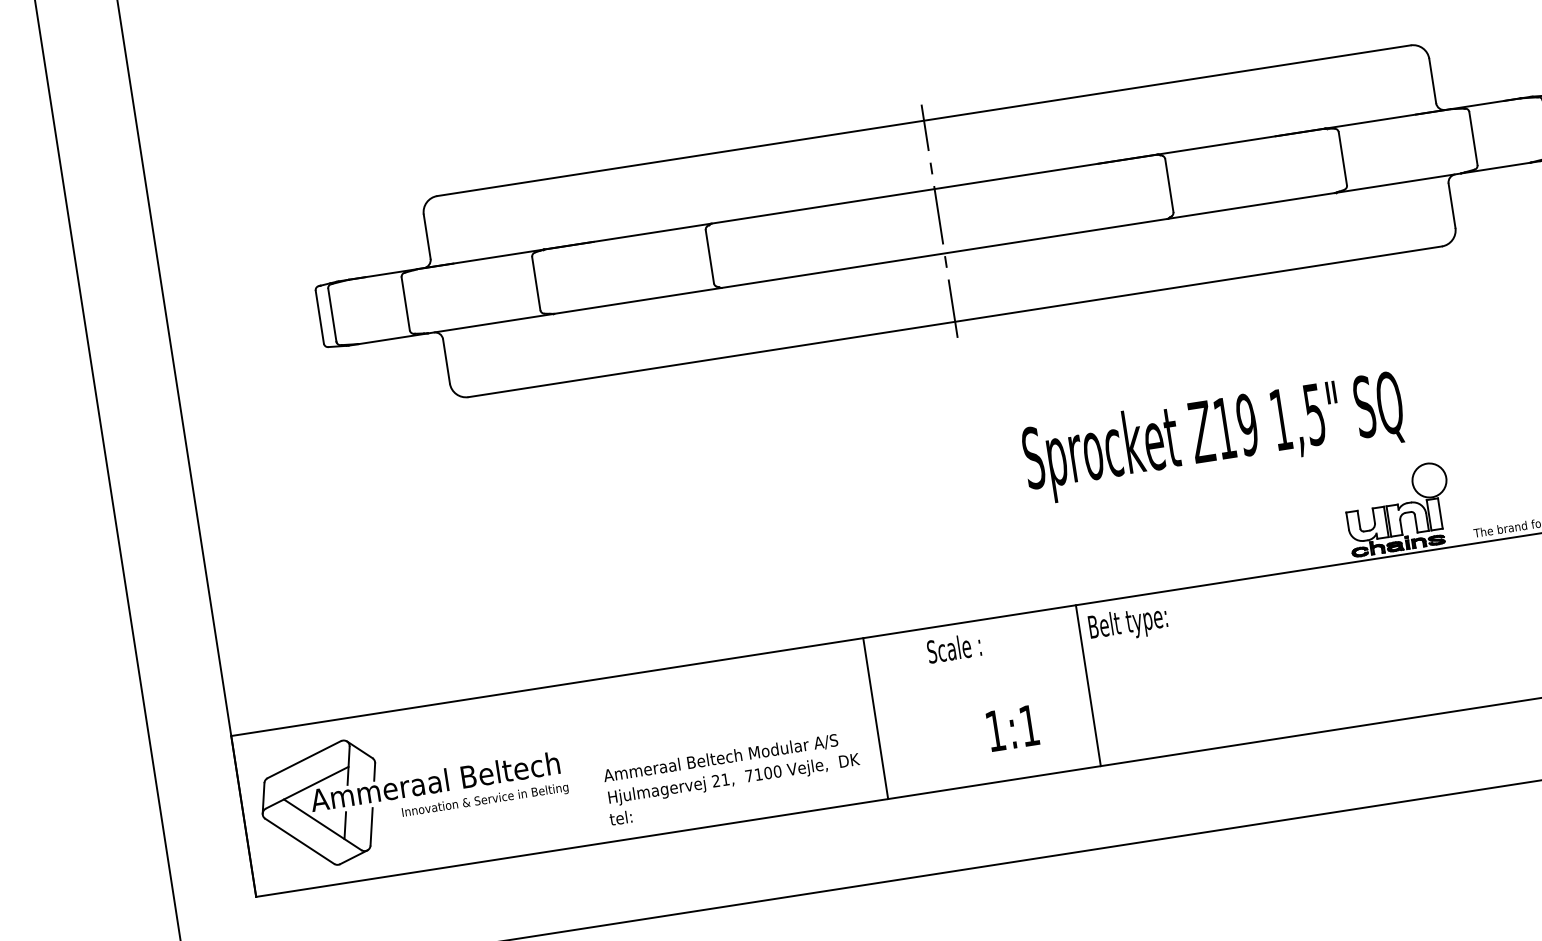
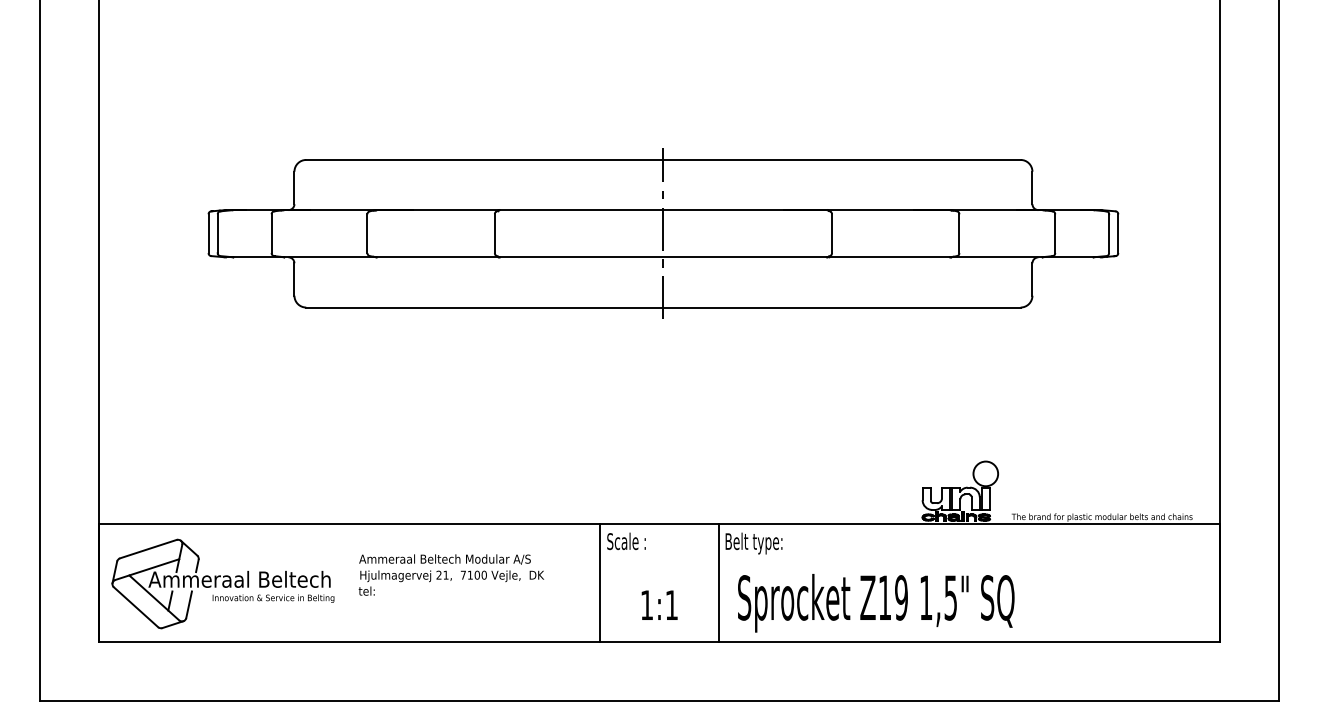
text: (1214, 437) -> (876, 603), moved
line: (875, 719) -> (600, 583), moved
text: (732, 777) -> (451, 574), moved

